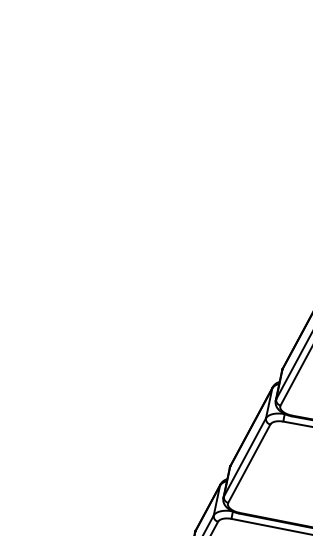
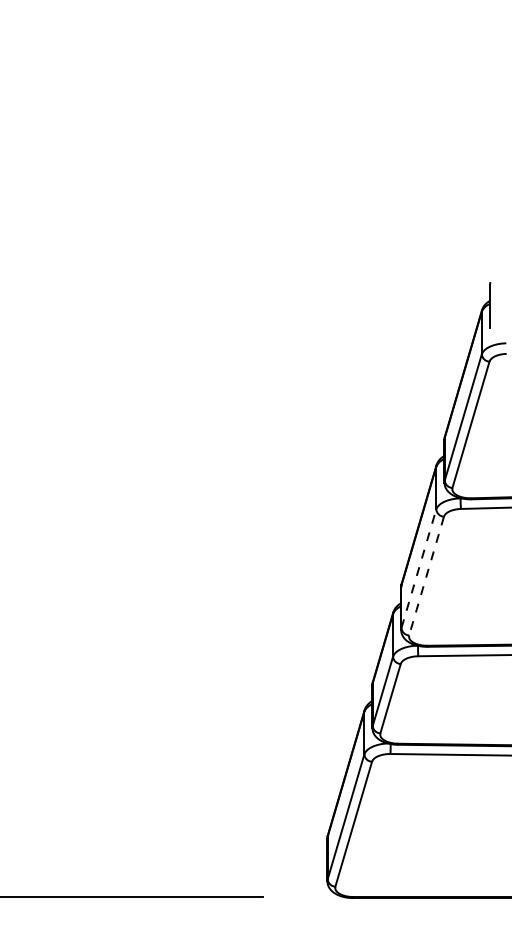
line: (244, 457) -> (418, 568), solid -> dashed
line: (249, 464) -> (426, 576), solid -> dashed

